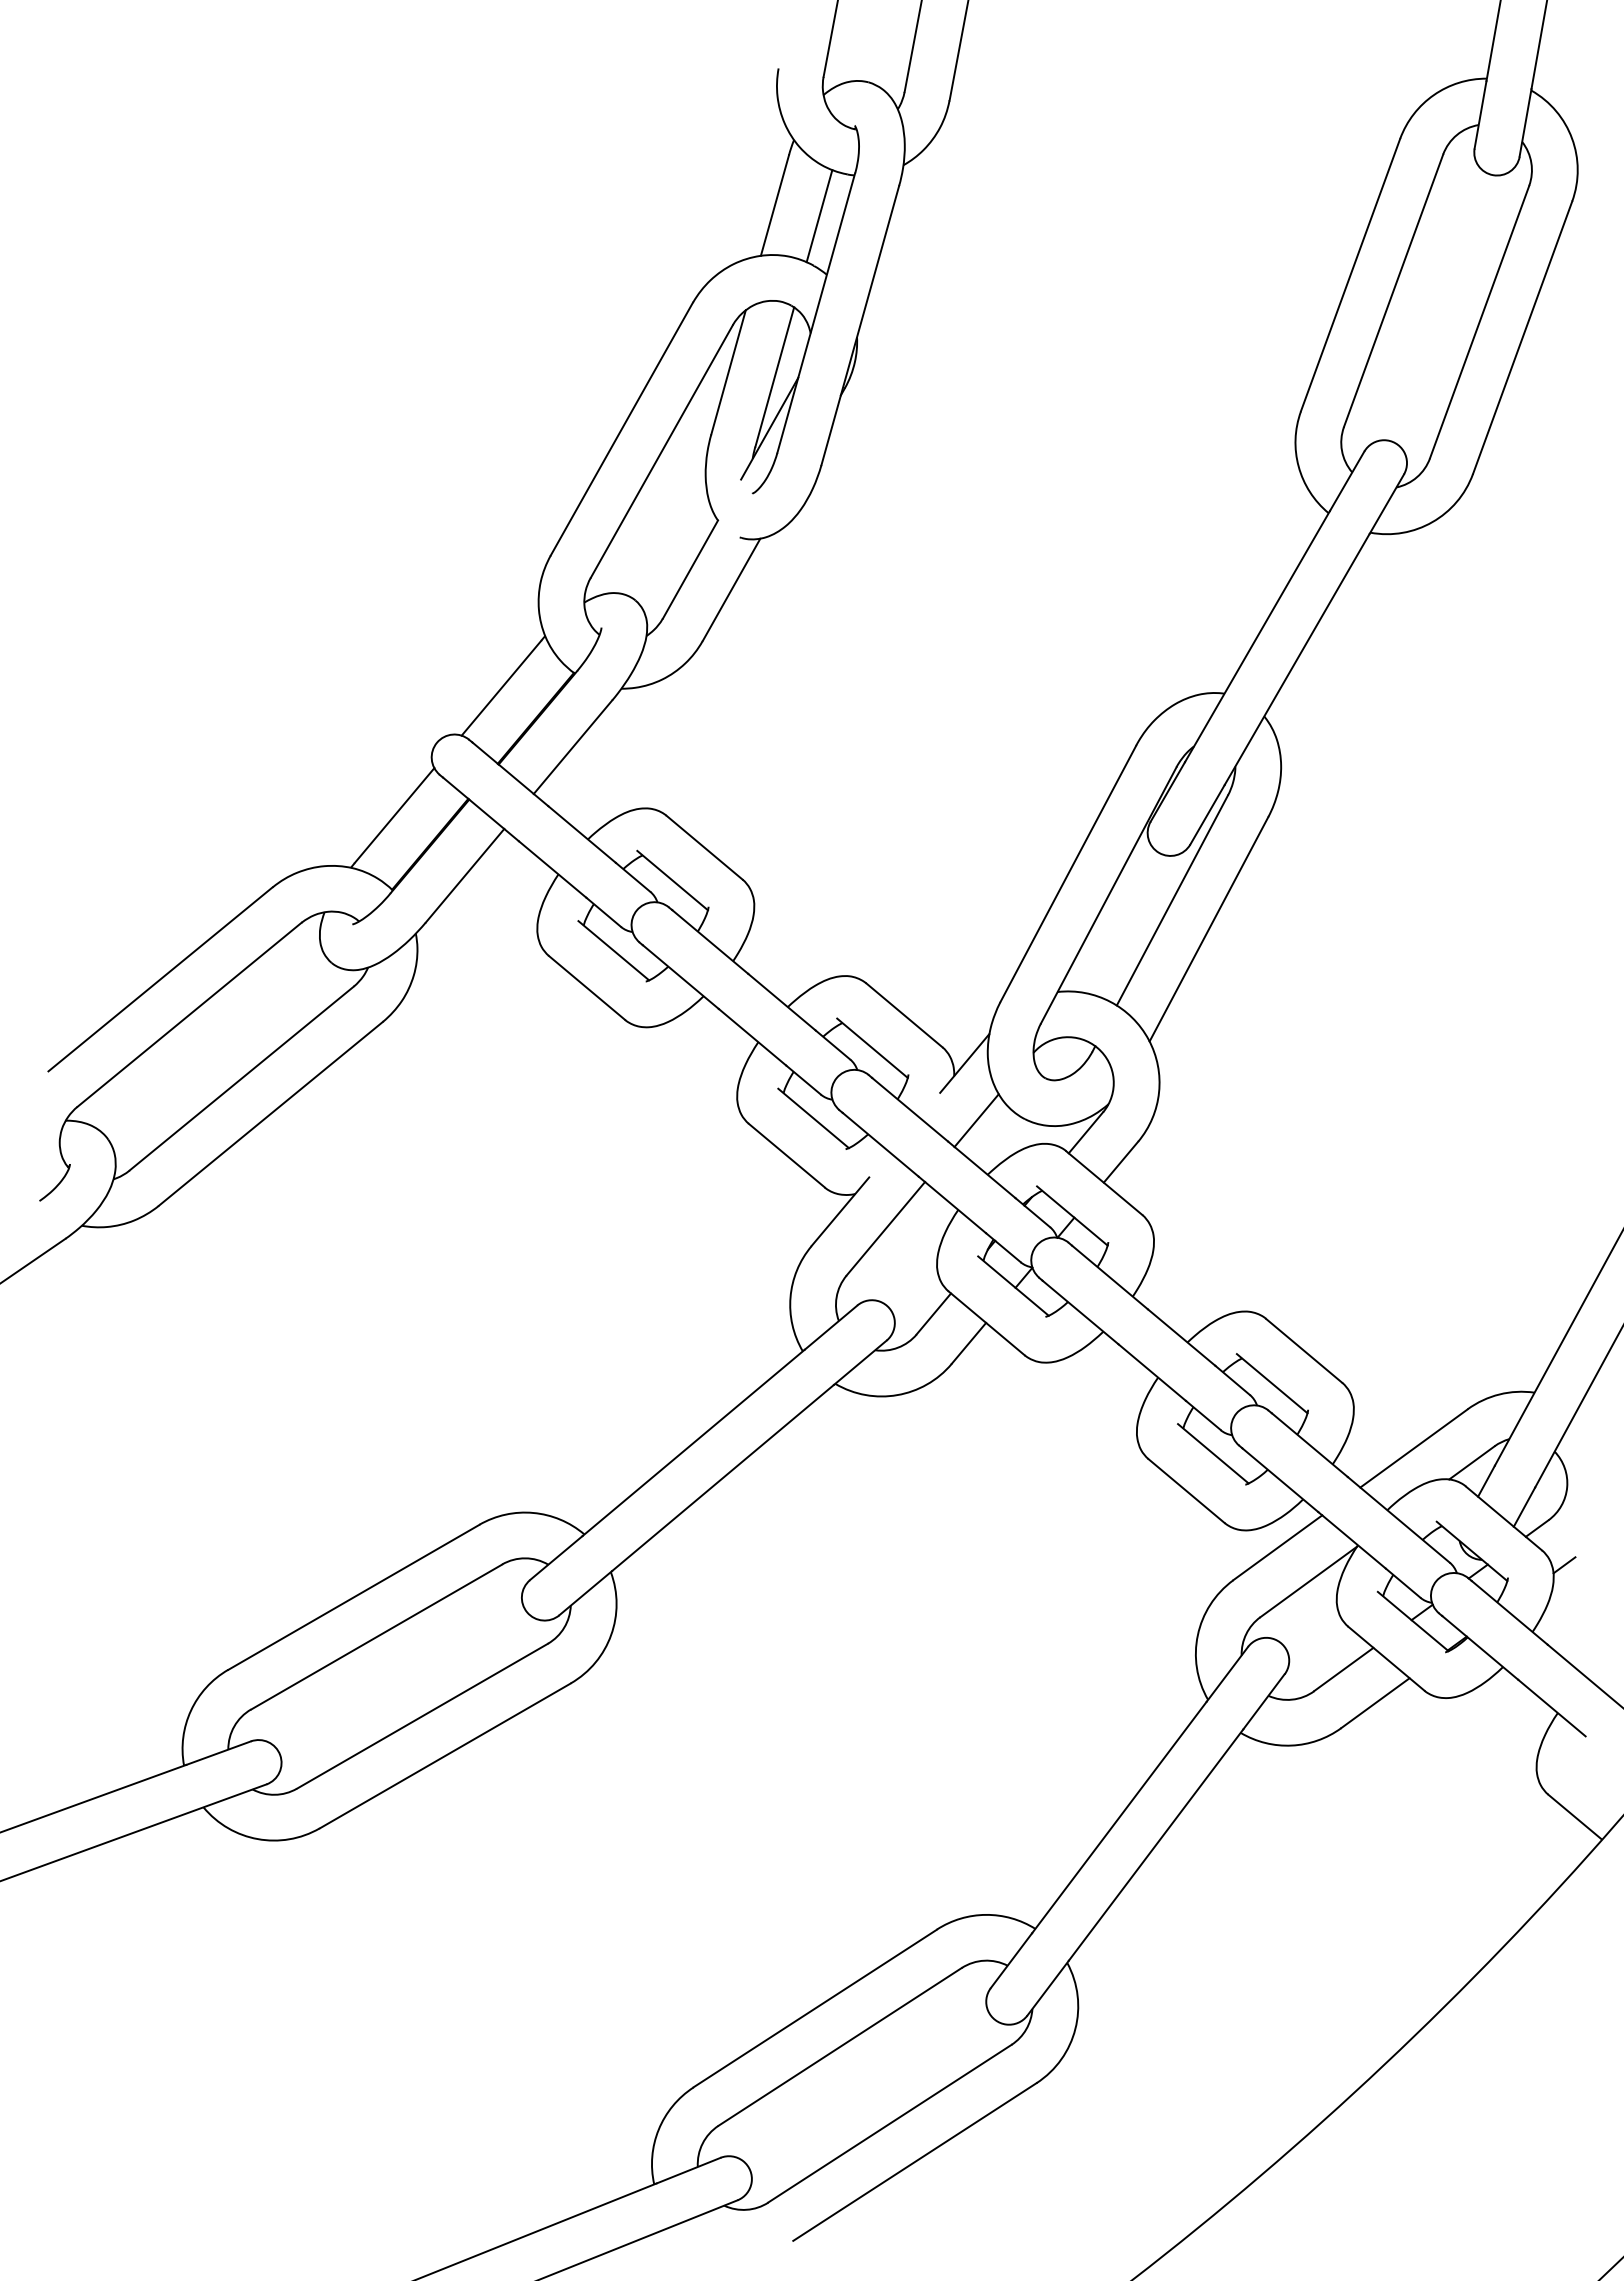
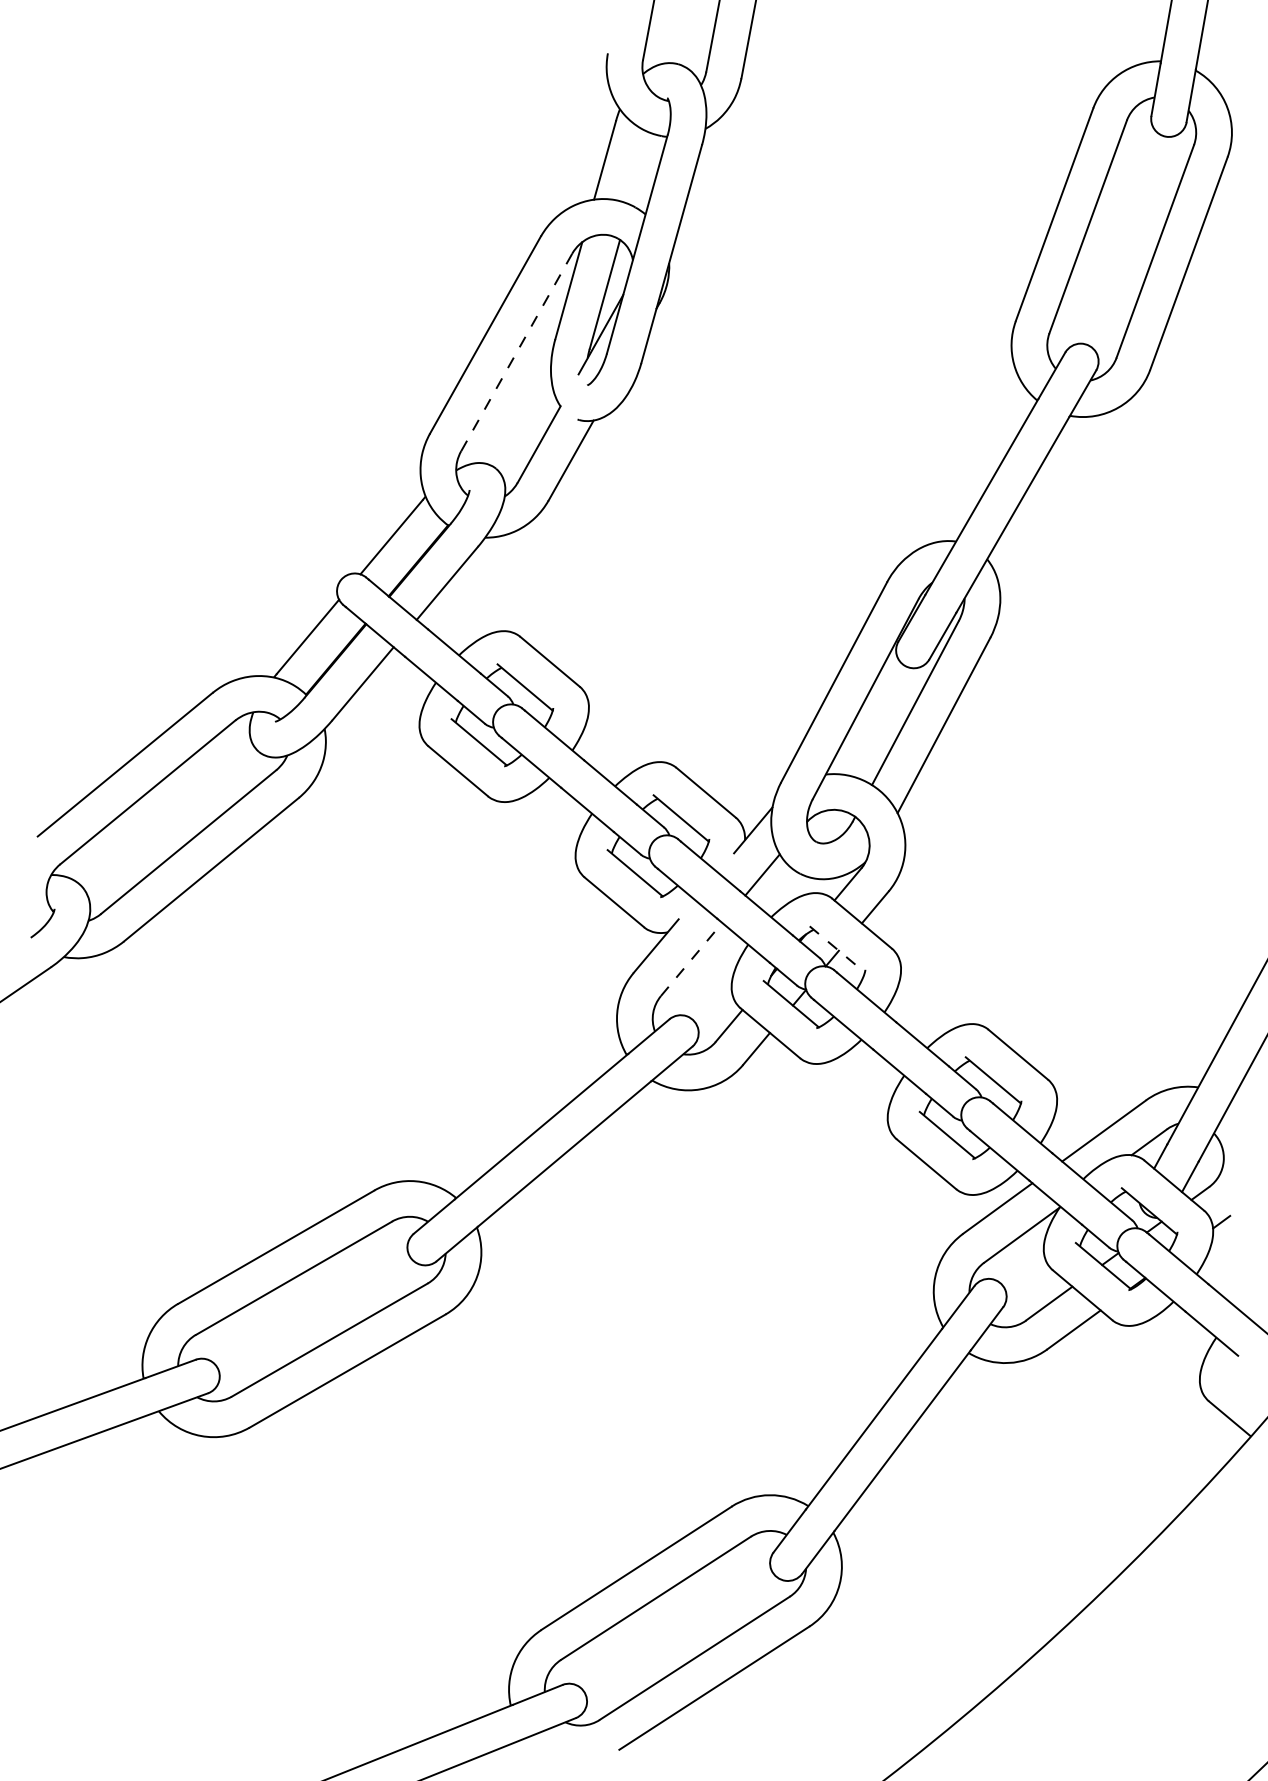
line: (819, 216) -> (639, 168), removed
line: (661, 451) -> (516, 352), solid -> dashed
line: (1072, 1216) -> (837, 949), solid -> dashed
line: (886, 1228) -> (692, 959), solid -> dashed

